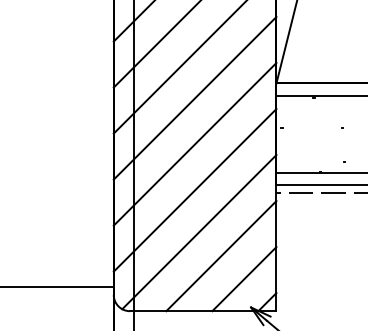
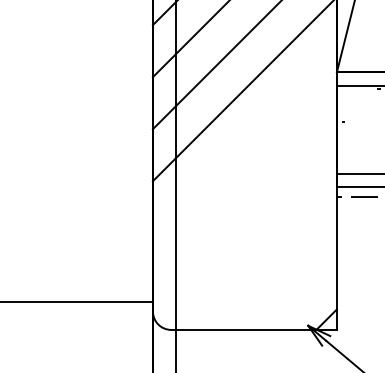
line: (194, 143) -> (244, 140), removed
line: (194, 190) -> (244, 193), removed
line: (199, 232) -> (249, 240), removed
line: (221, 256) -> (274, 268), removed
line: (244, 279) -> (300, 294), removed

